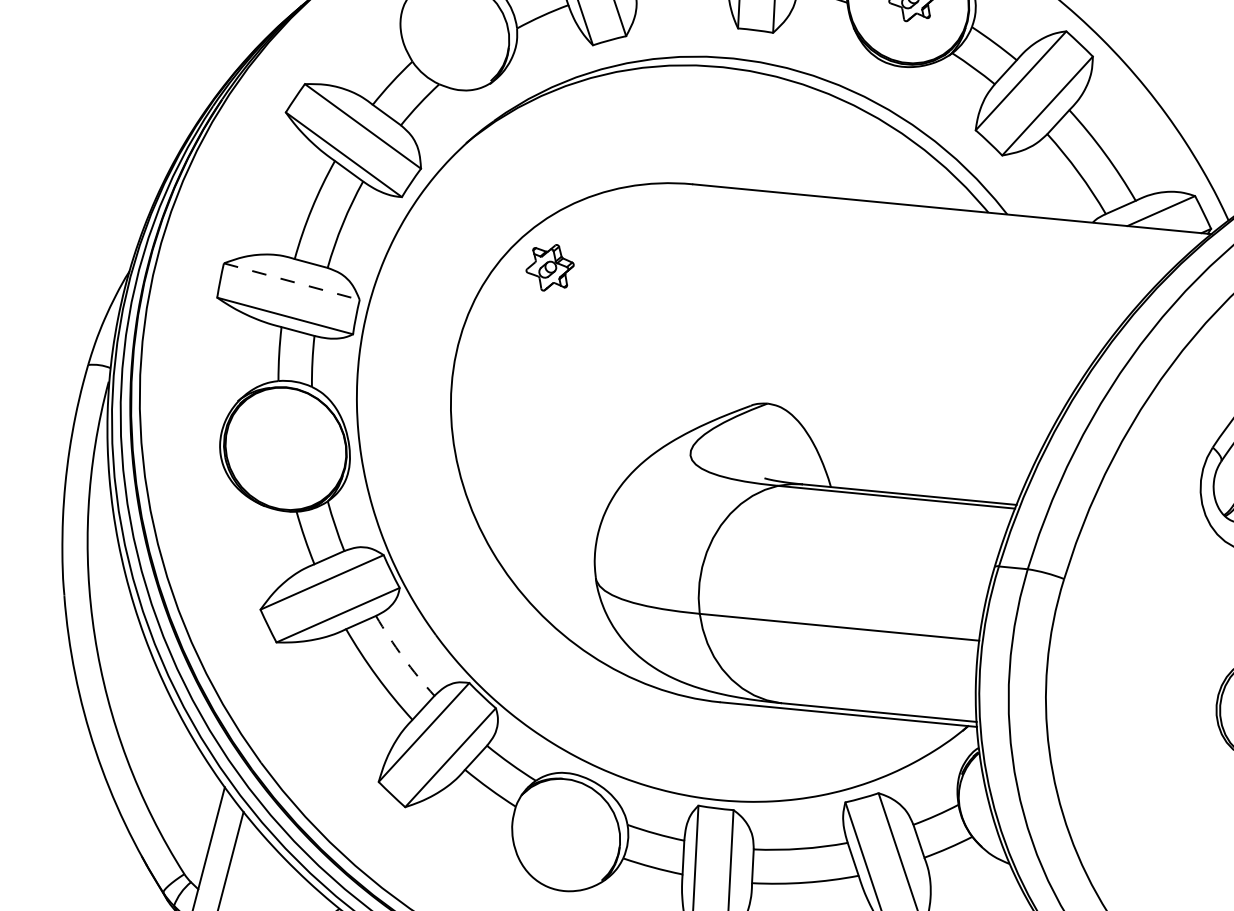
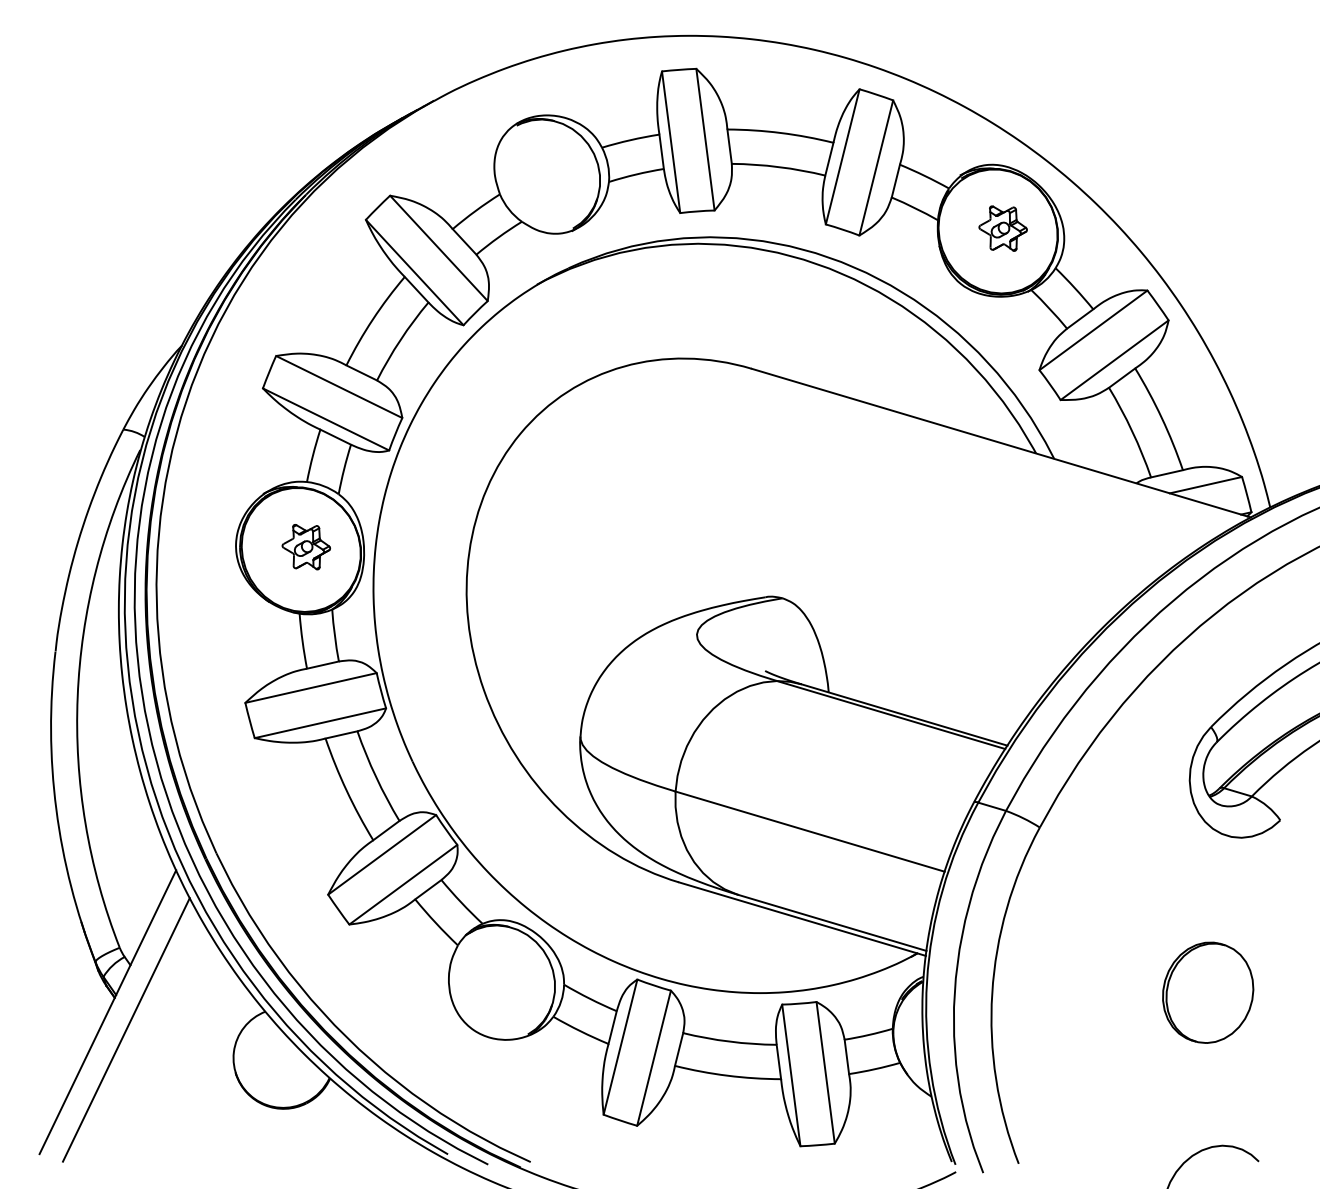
part: (550, 268) -> (306, 547), moved
line: (292, 282) -> (339, 387), dashed -> solid
arc: (403, 657) -> (376, 777), dashed -> solid

